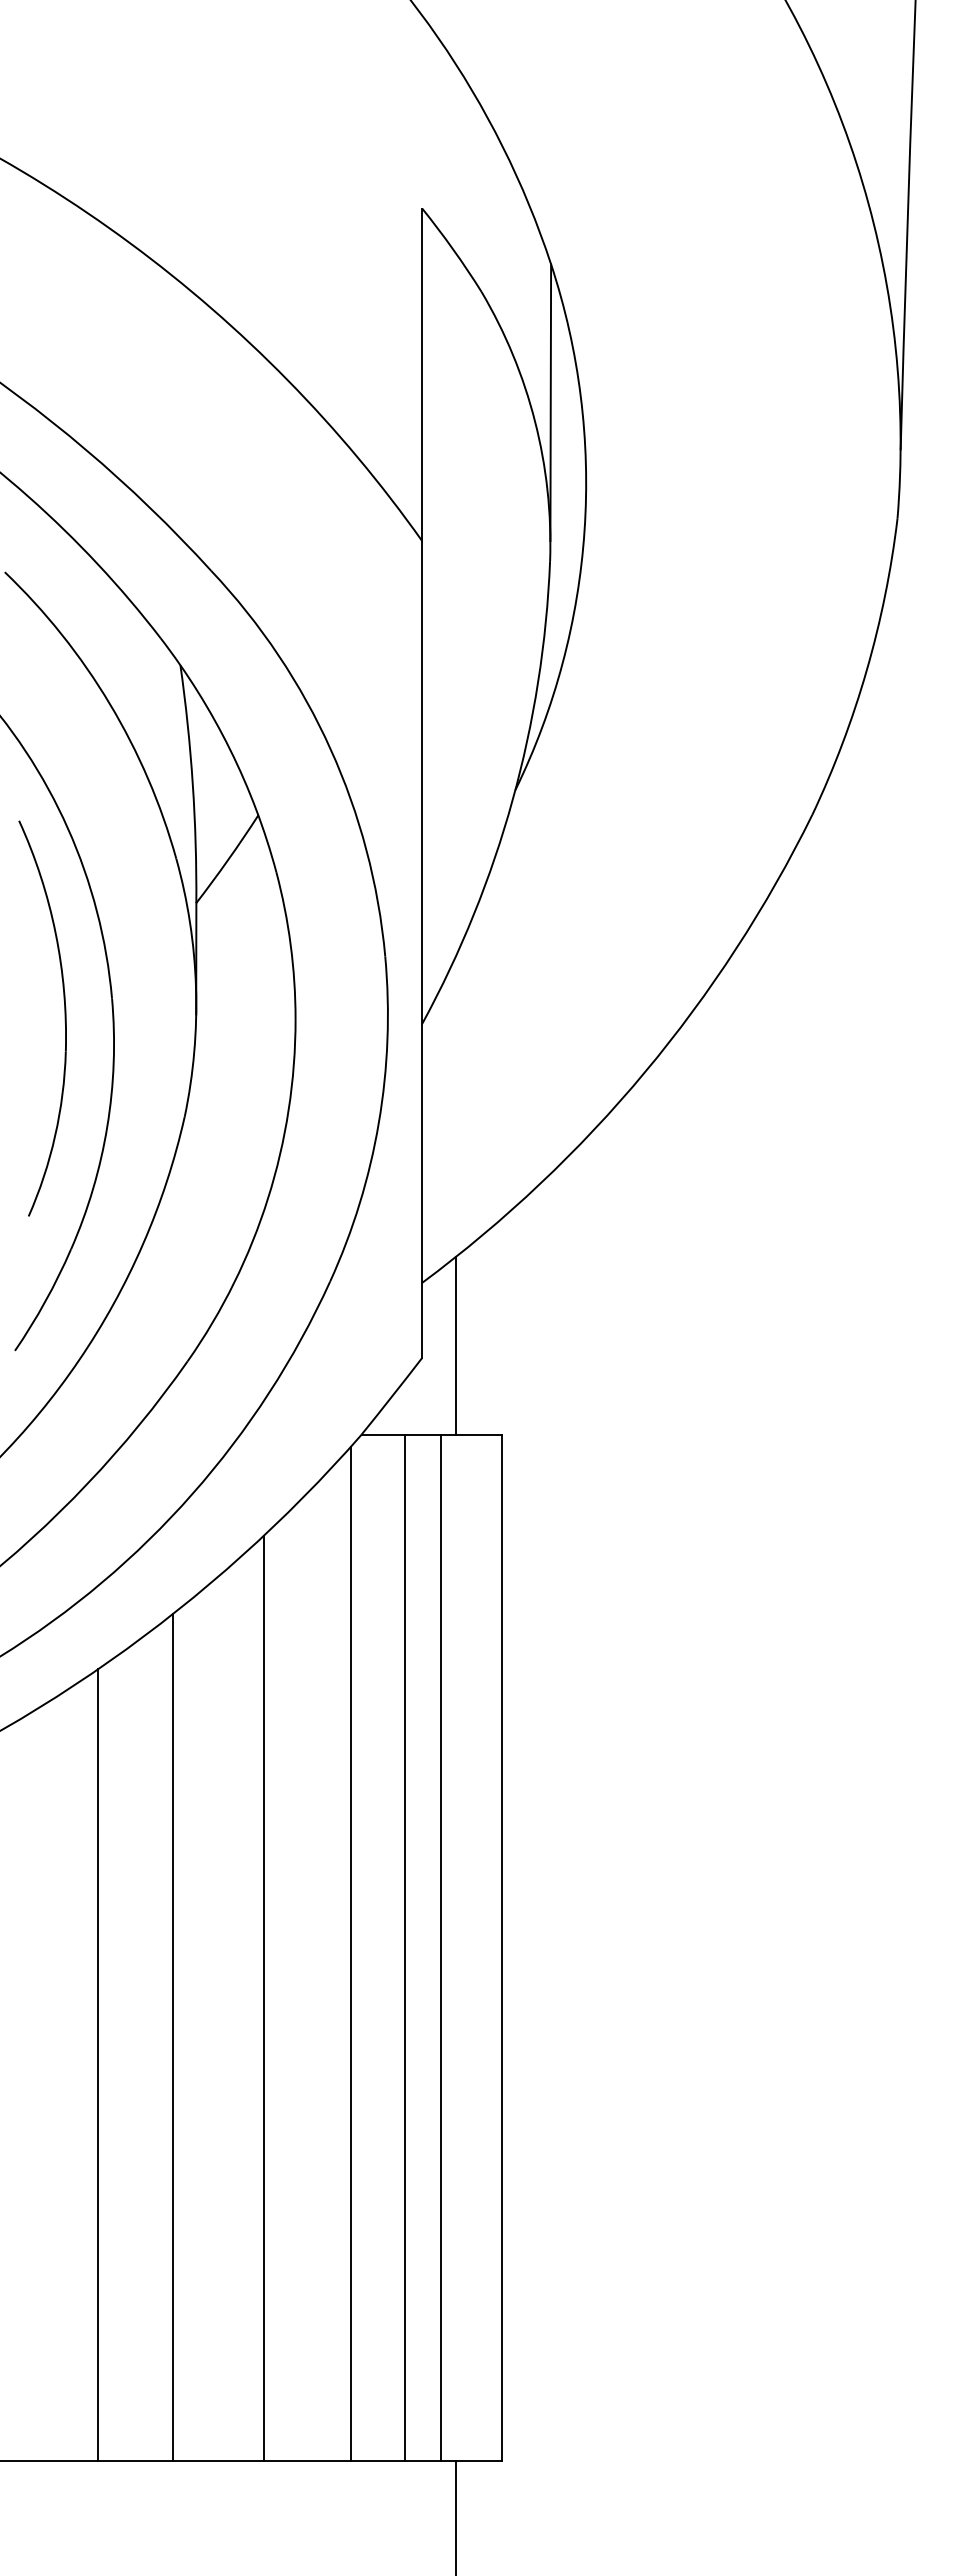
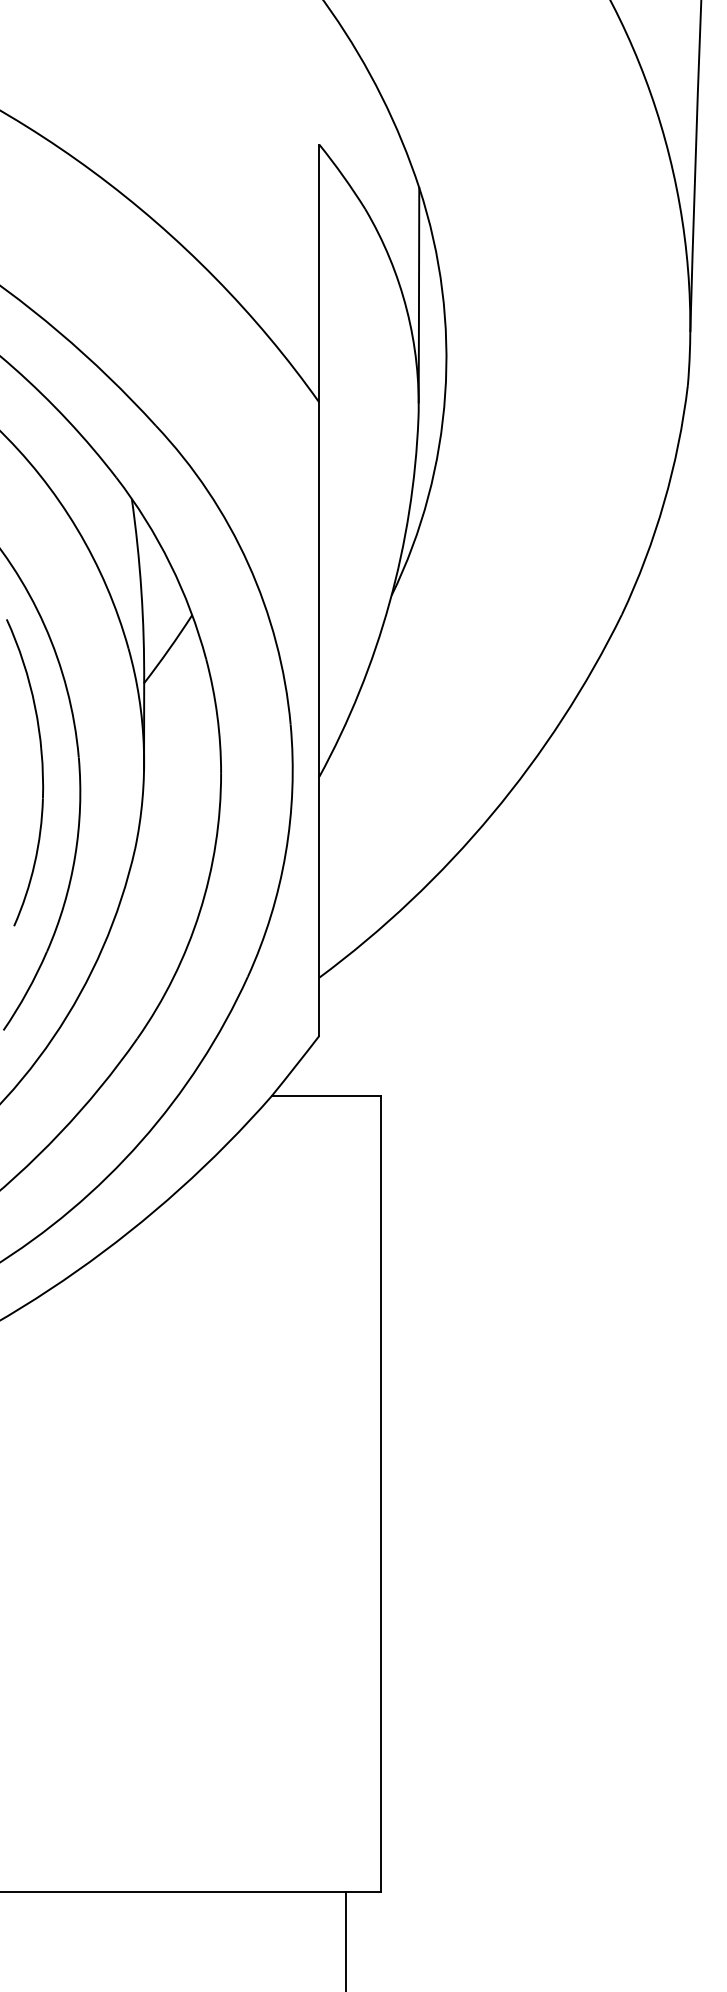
line: (456, 1345) -> (345, 1026), removed
line: (405, 1947) -> (306, 1493), removed
line: (441, 1947) -> (334, 1493), removed
line: (351, 1953) -> (264, 1497), removed
line: (263, 1998) -> (196, 1532), removed
line: (173, 2037) -> (126, 1562), removed
line: (97, 2065) -> (67, 1584), removed

